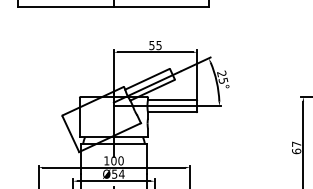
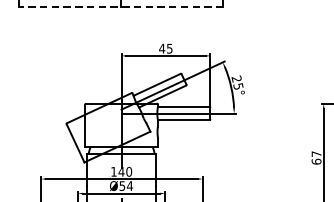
line: (113, 6) -> (121, 7), solid -> dashed
text: (151, 45) -> (161, 48), 55 -> 45
text: (113, 160) -> (121, 171), 100 -> 140

